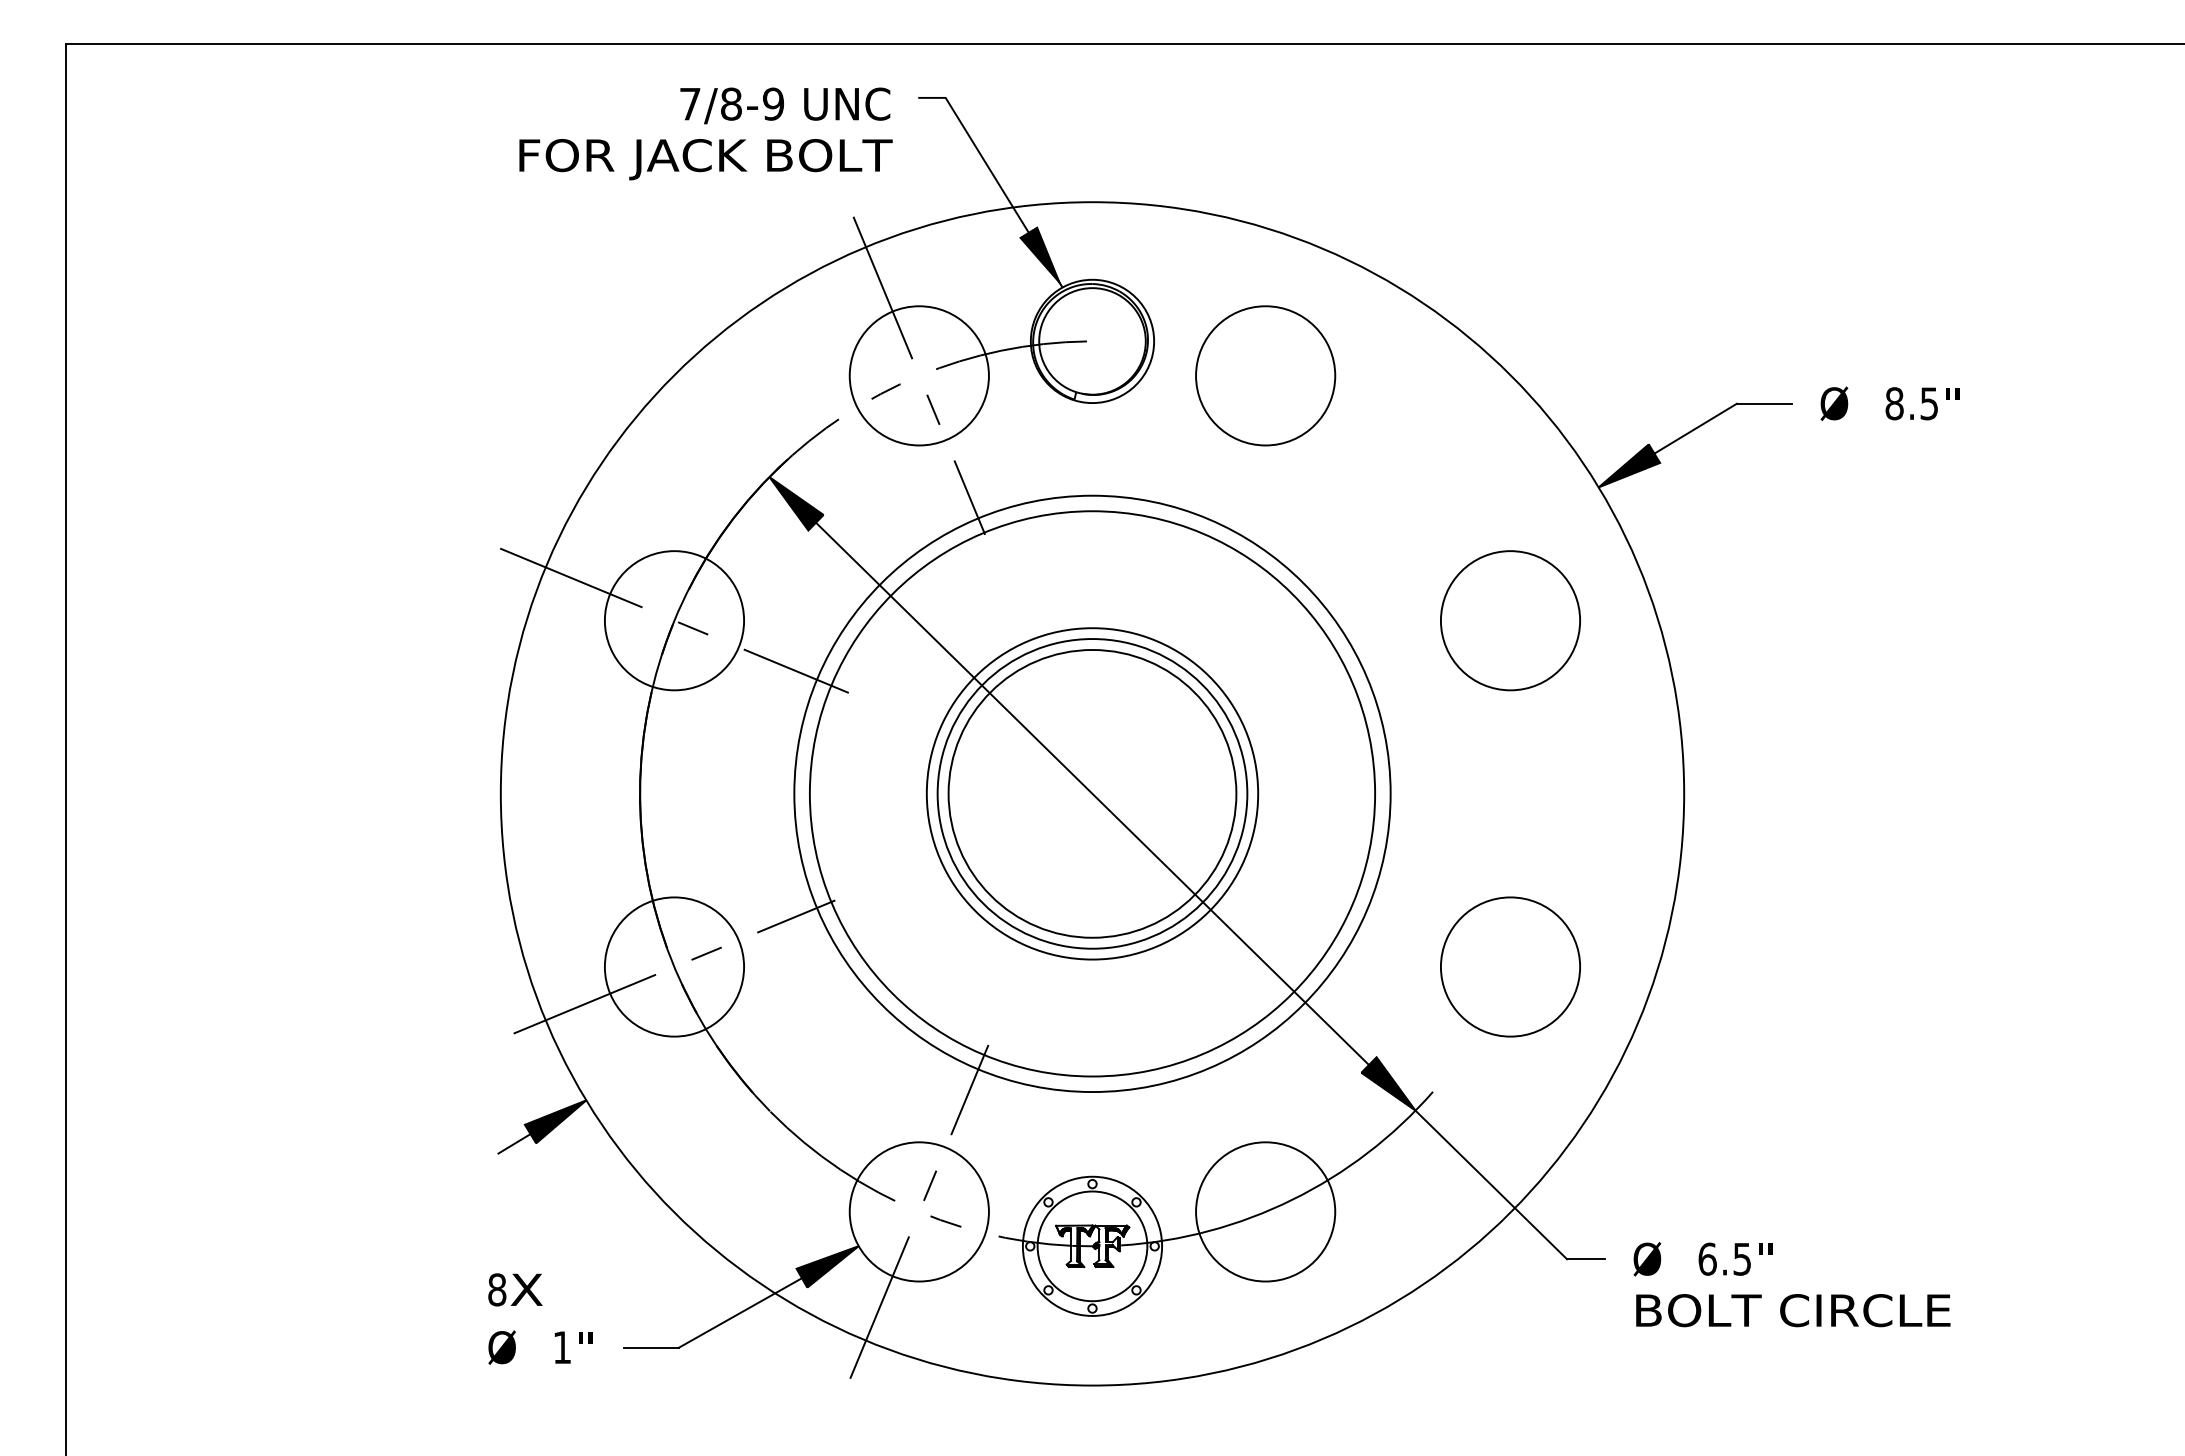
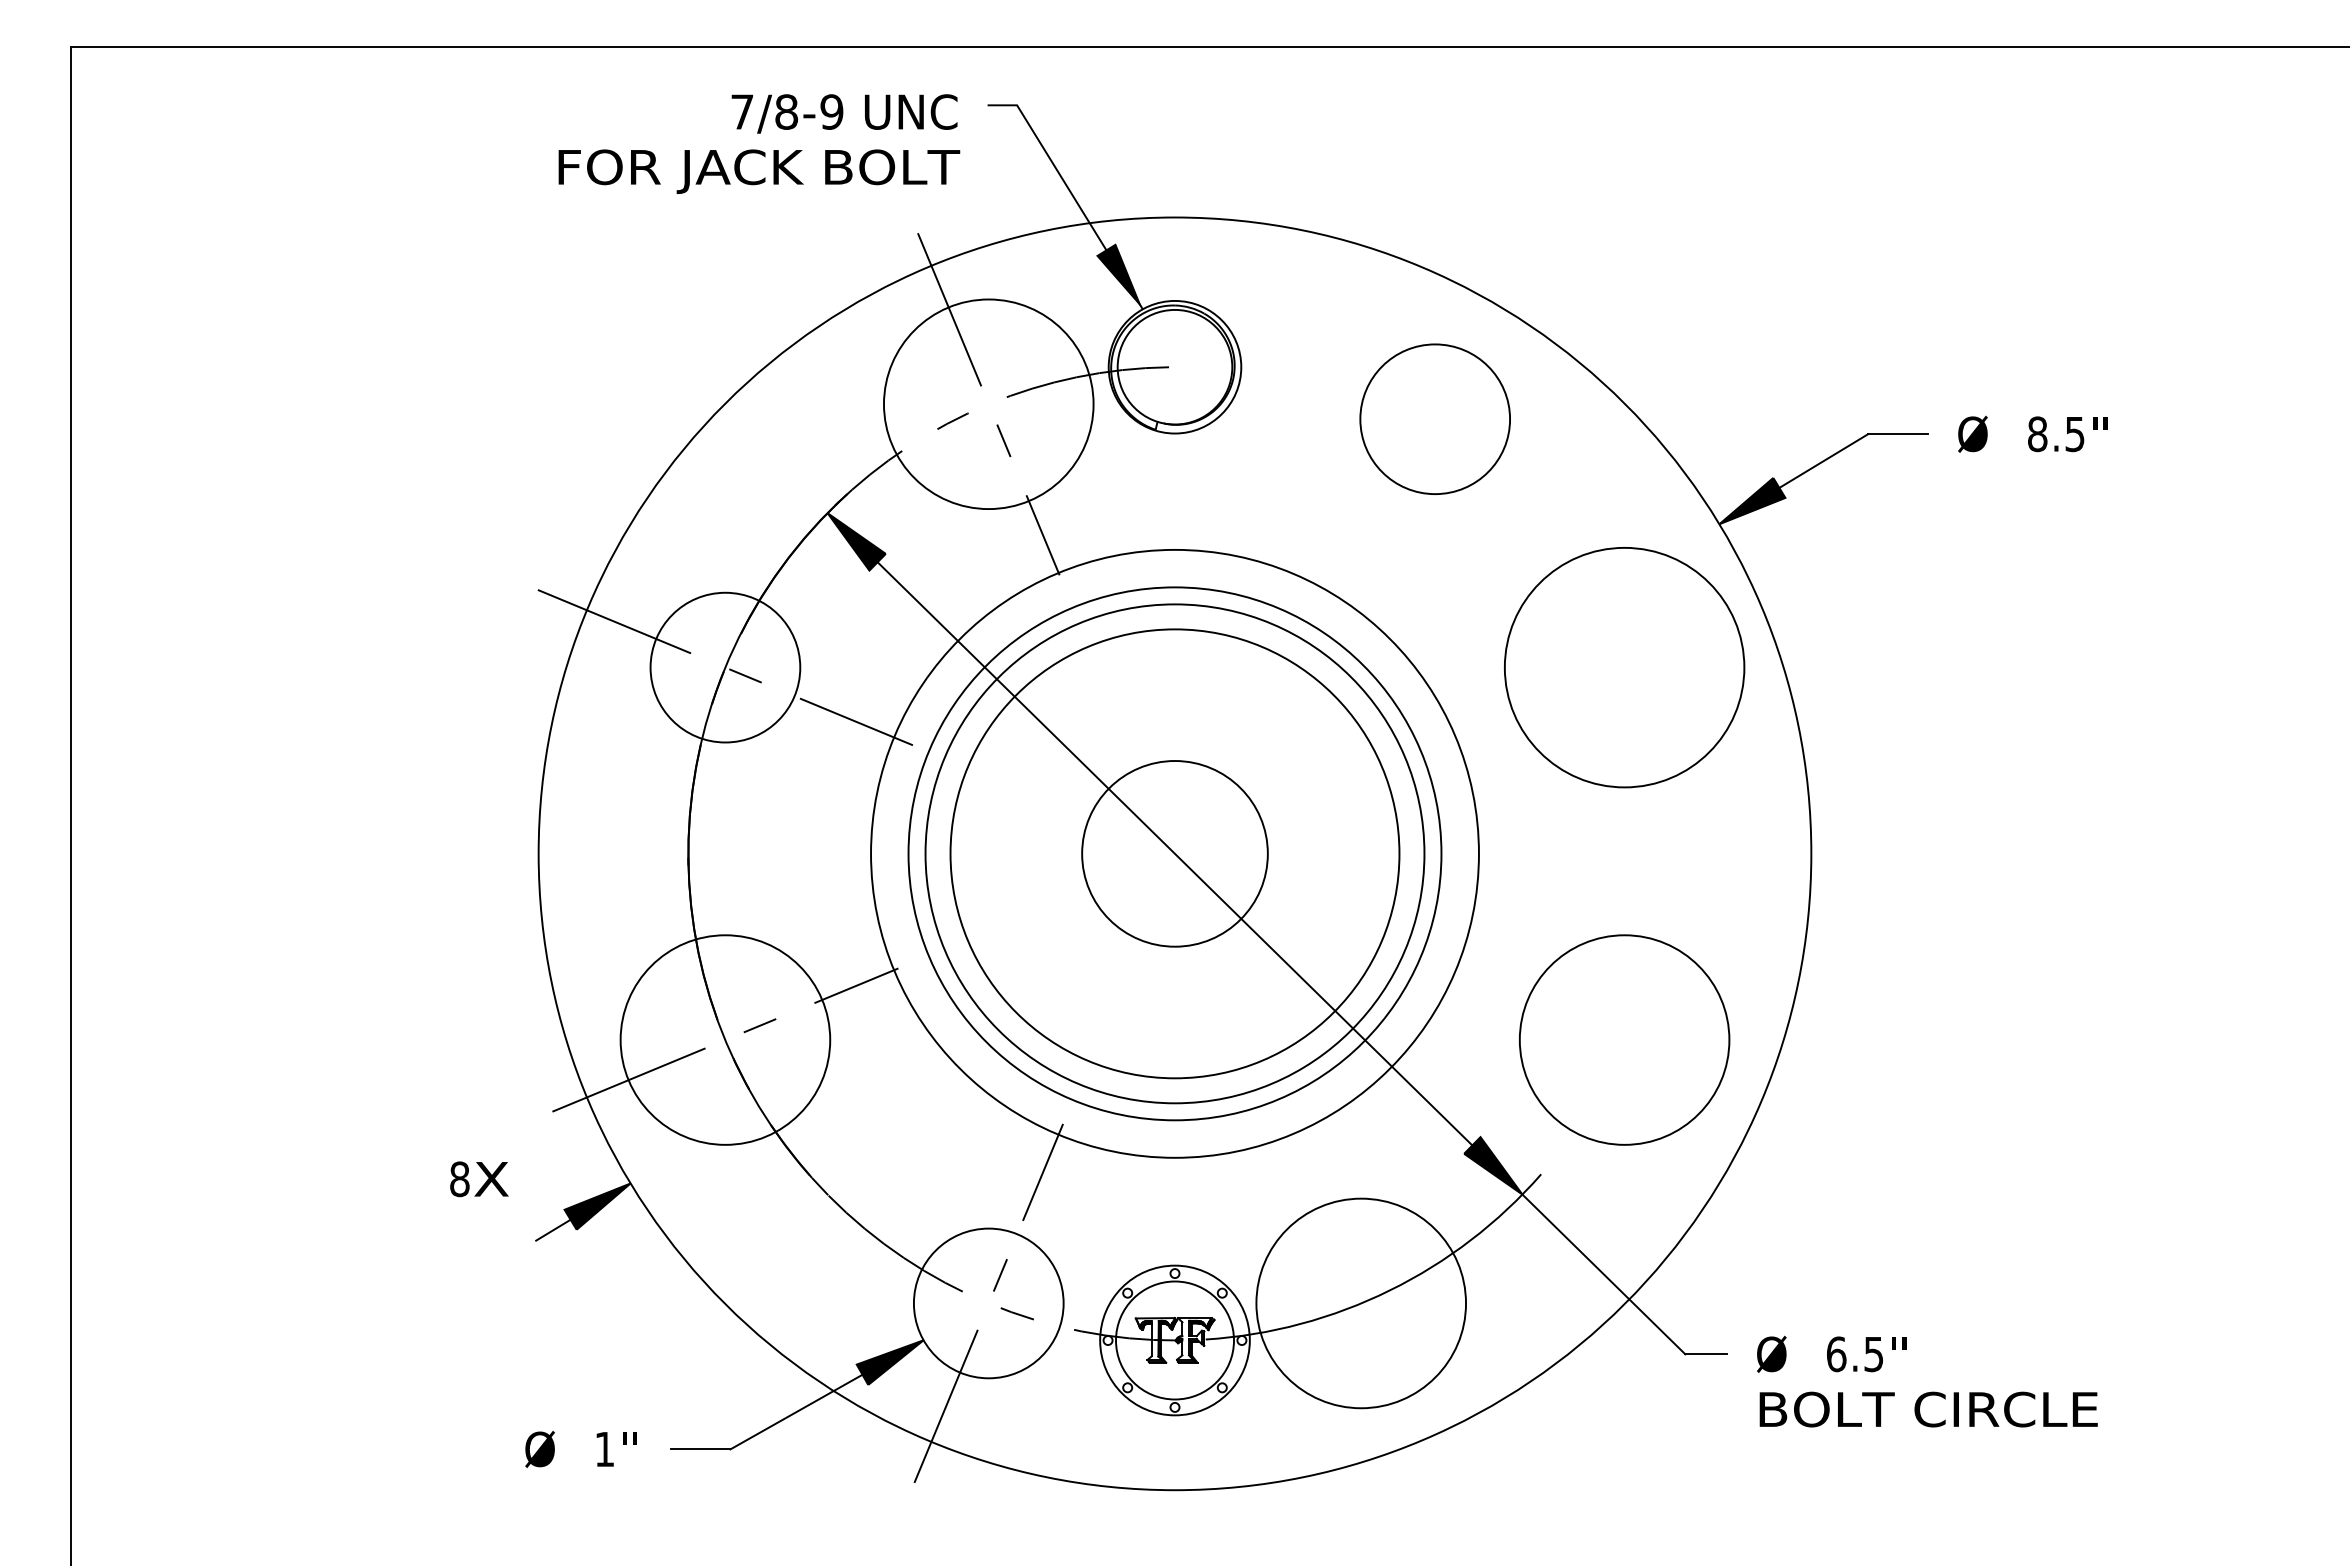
circle: (1264, 375) -> (1434, 418), moved
circle: (919, 376) -> (988, 404), size x1.4
circle: (1510, 620) -> (1624, 667), size x1.6
circle: (1092, 793) -> (1174, 853), size x0.6
circle: (1092, 793) -> (1174, 853), size x0.7
circle: (1092, 793) -> (1174, 853), size x1.4
circle: (1092, 793) -> (1174, 853), size x1.6
circle: (674, 966) -> (725, 1039), size x1.4
circle: (1510, 966) -> (1624, 1039), size x1.4
circle: (1265, 1211) -> (1361, 1303), size x1.4
text: (515, 1290) -> (479, 1179), moved

